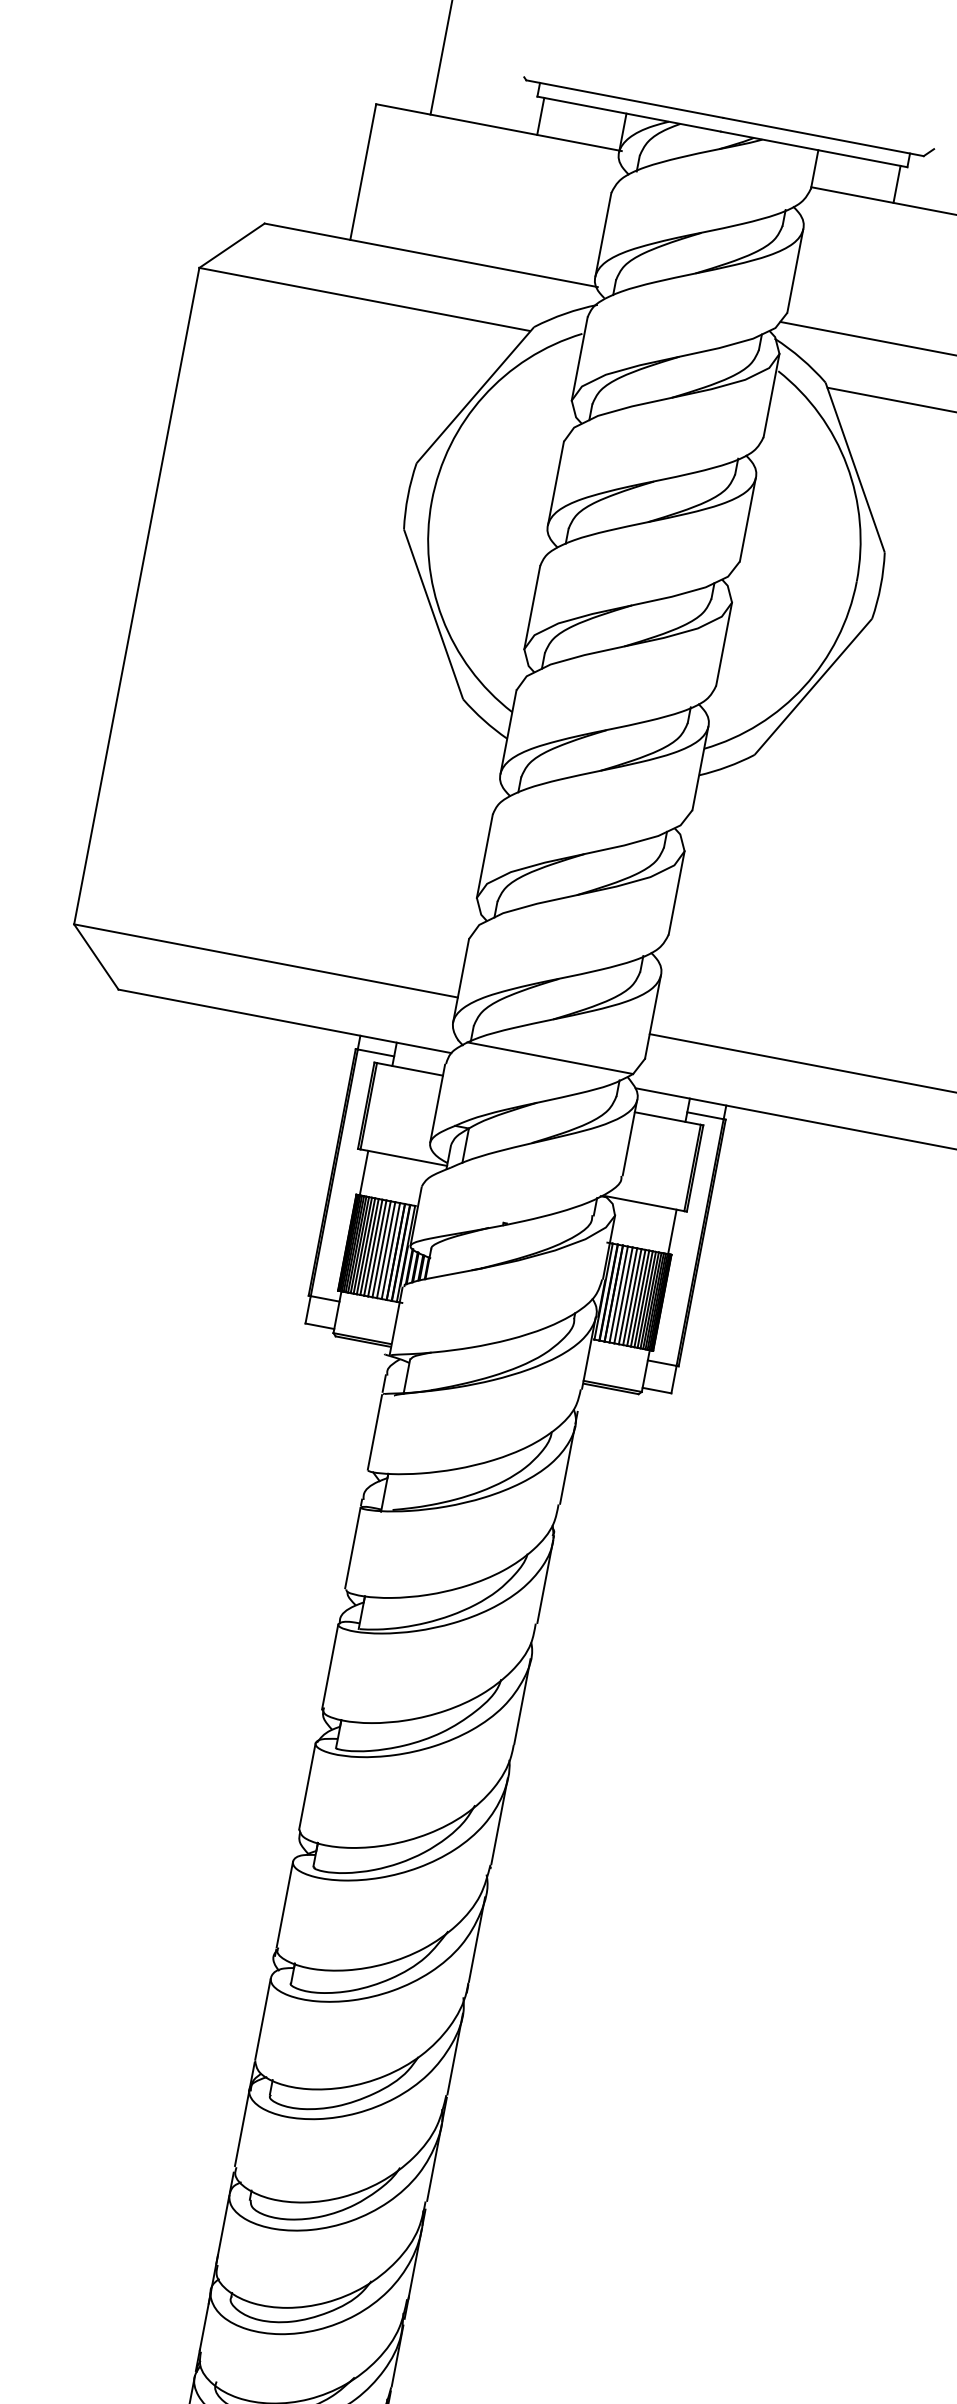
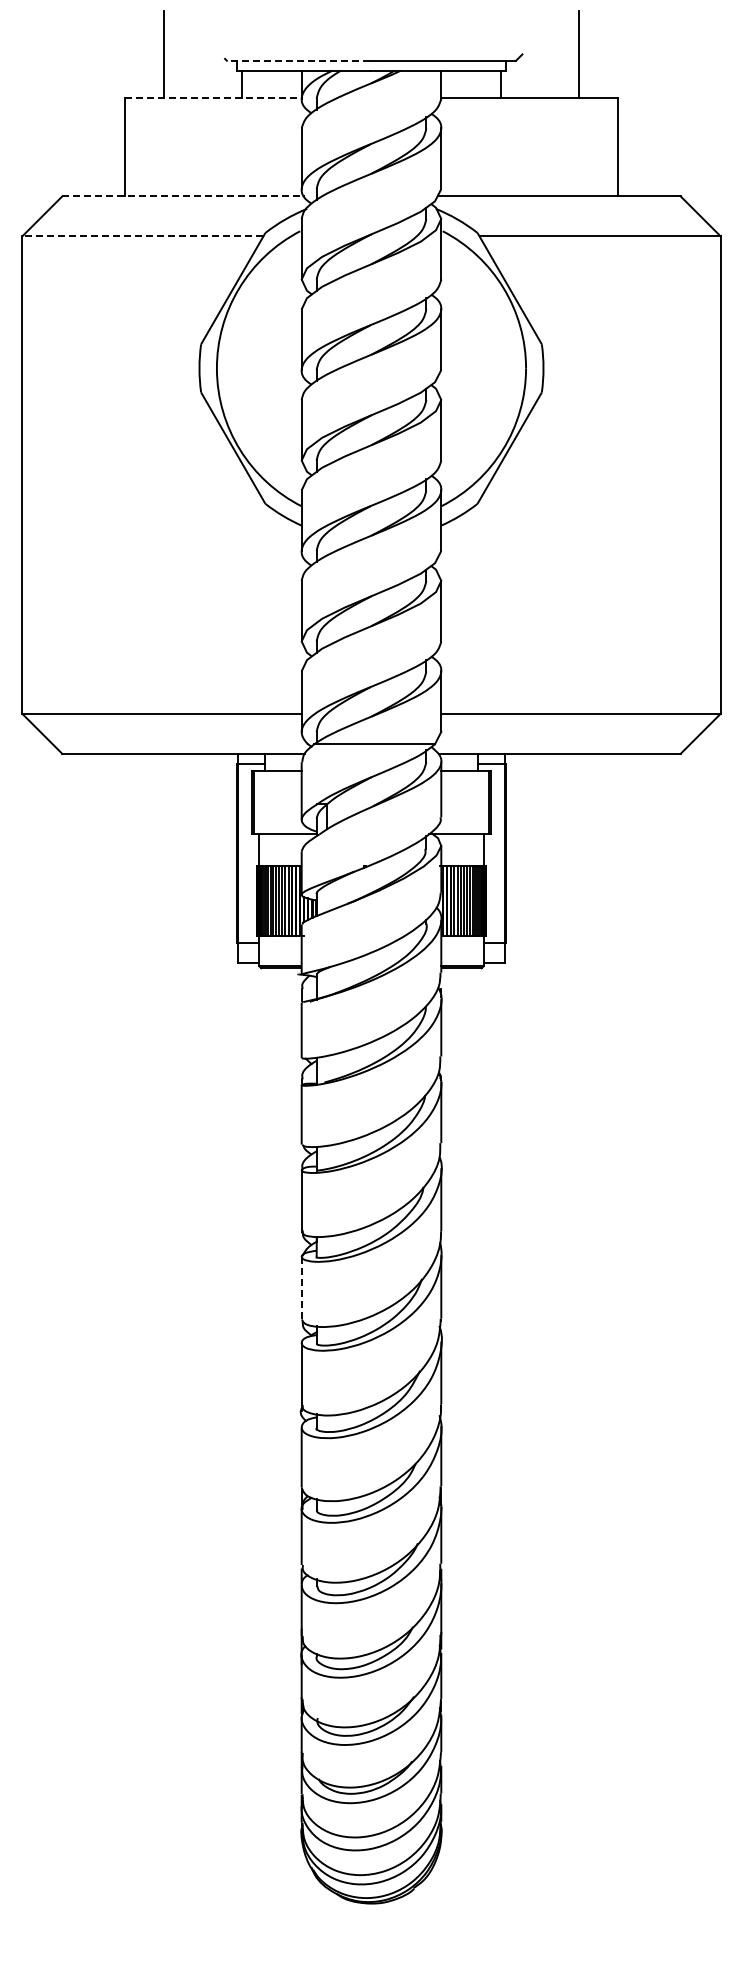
line: (624, 98) -> (298, 60), solid -> dashed
line: (499, 127) -> (214, 97), solid -> dashed
line: (432, 255) -> (184, 196), solid -> dashed
line: (364, 299) -> (142, 236), solid -> dashed
line: (307, 1786) -> (301, 1288), solid -> dashed

